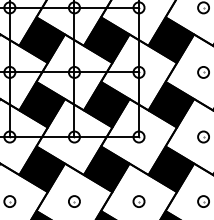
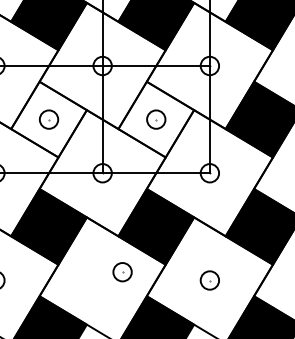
fill: (41, 104) -> (47, 119), removed
fill: (106, 104) -> (155, 119), removed
part: (74, 201) -> (122, 272), moved

